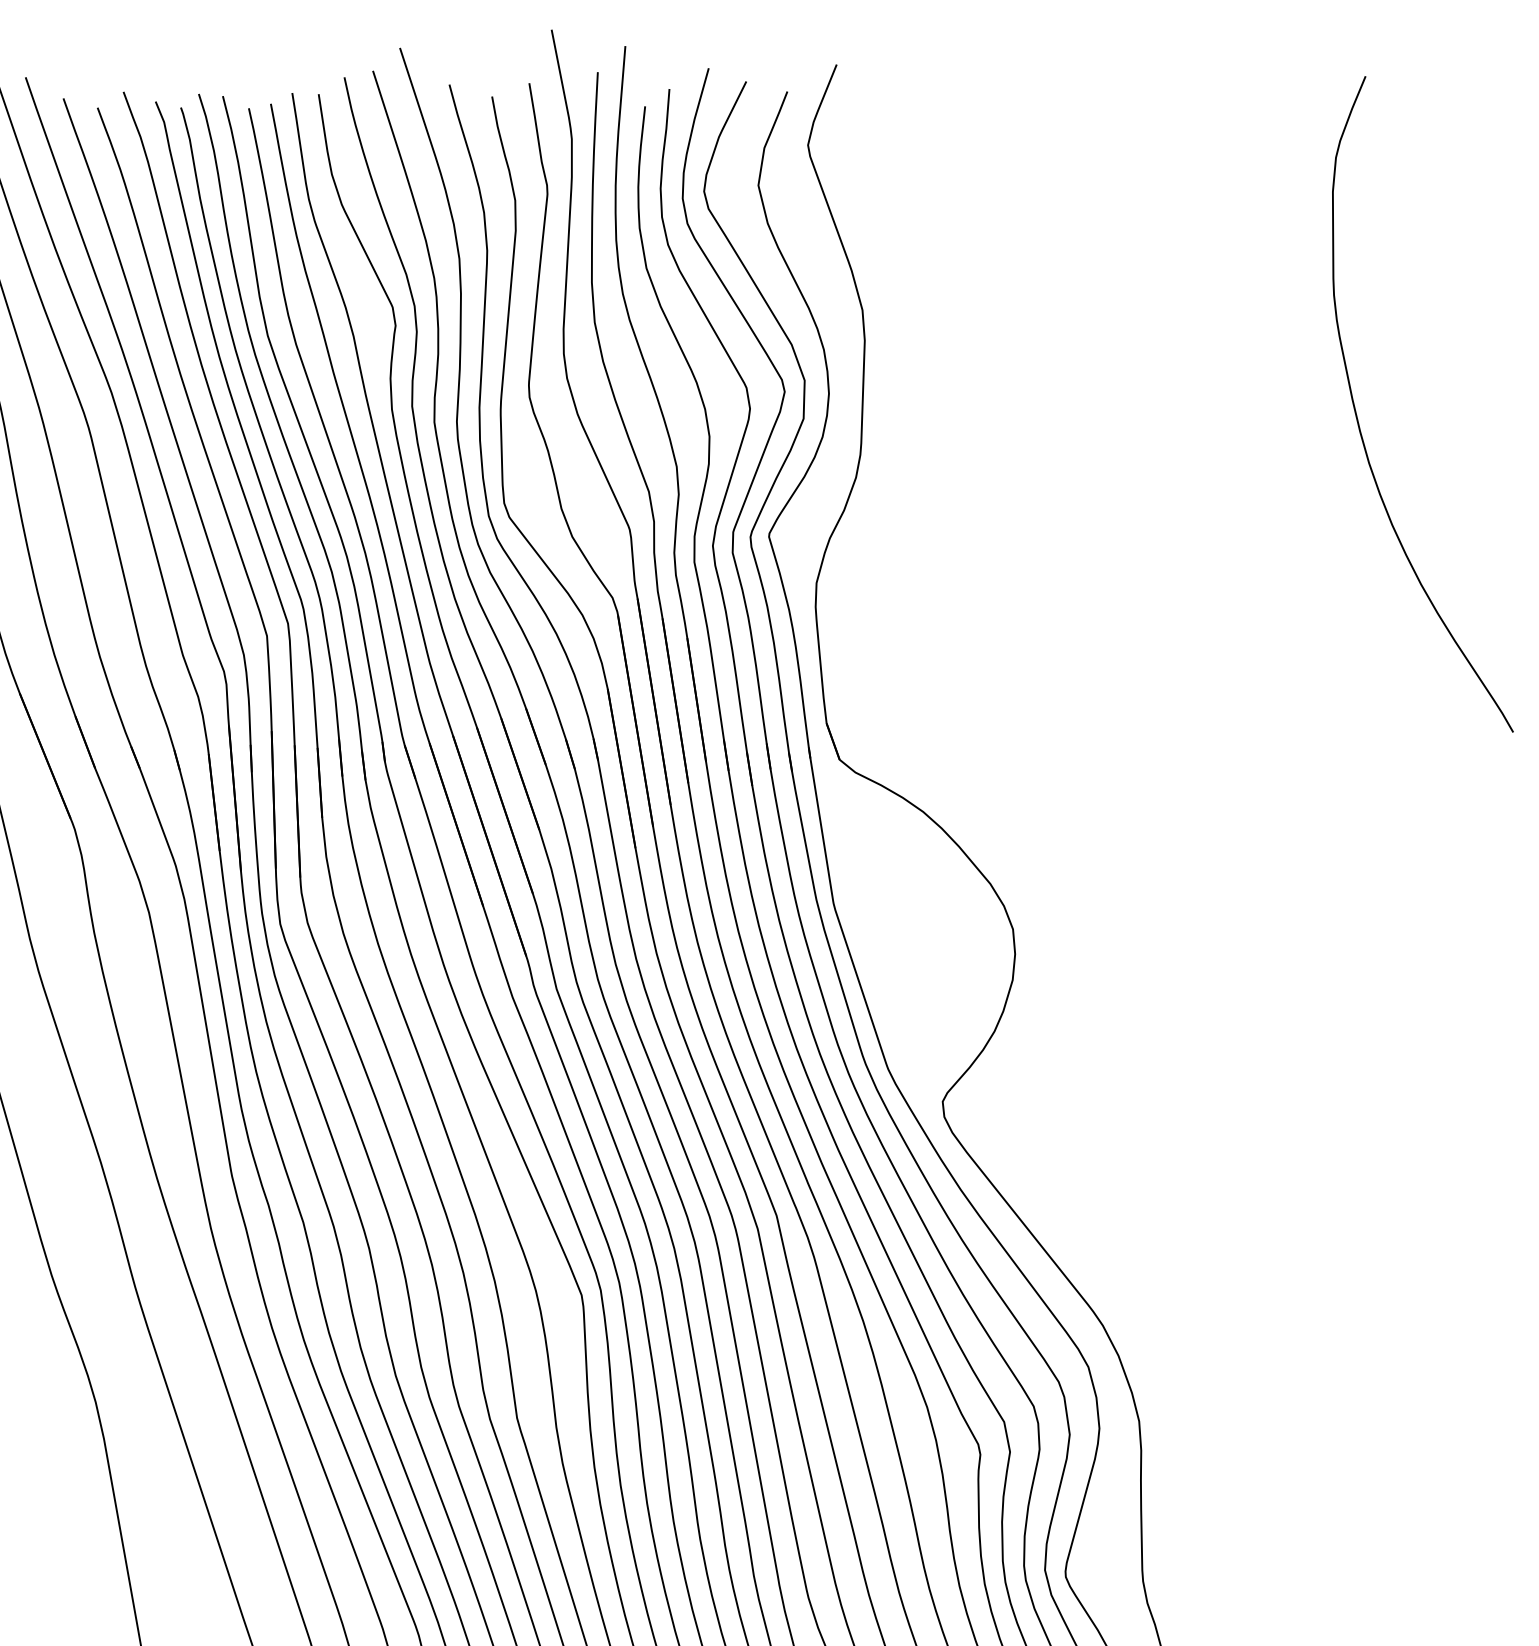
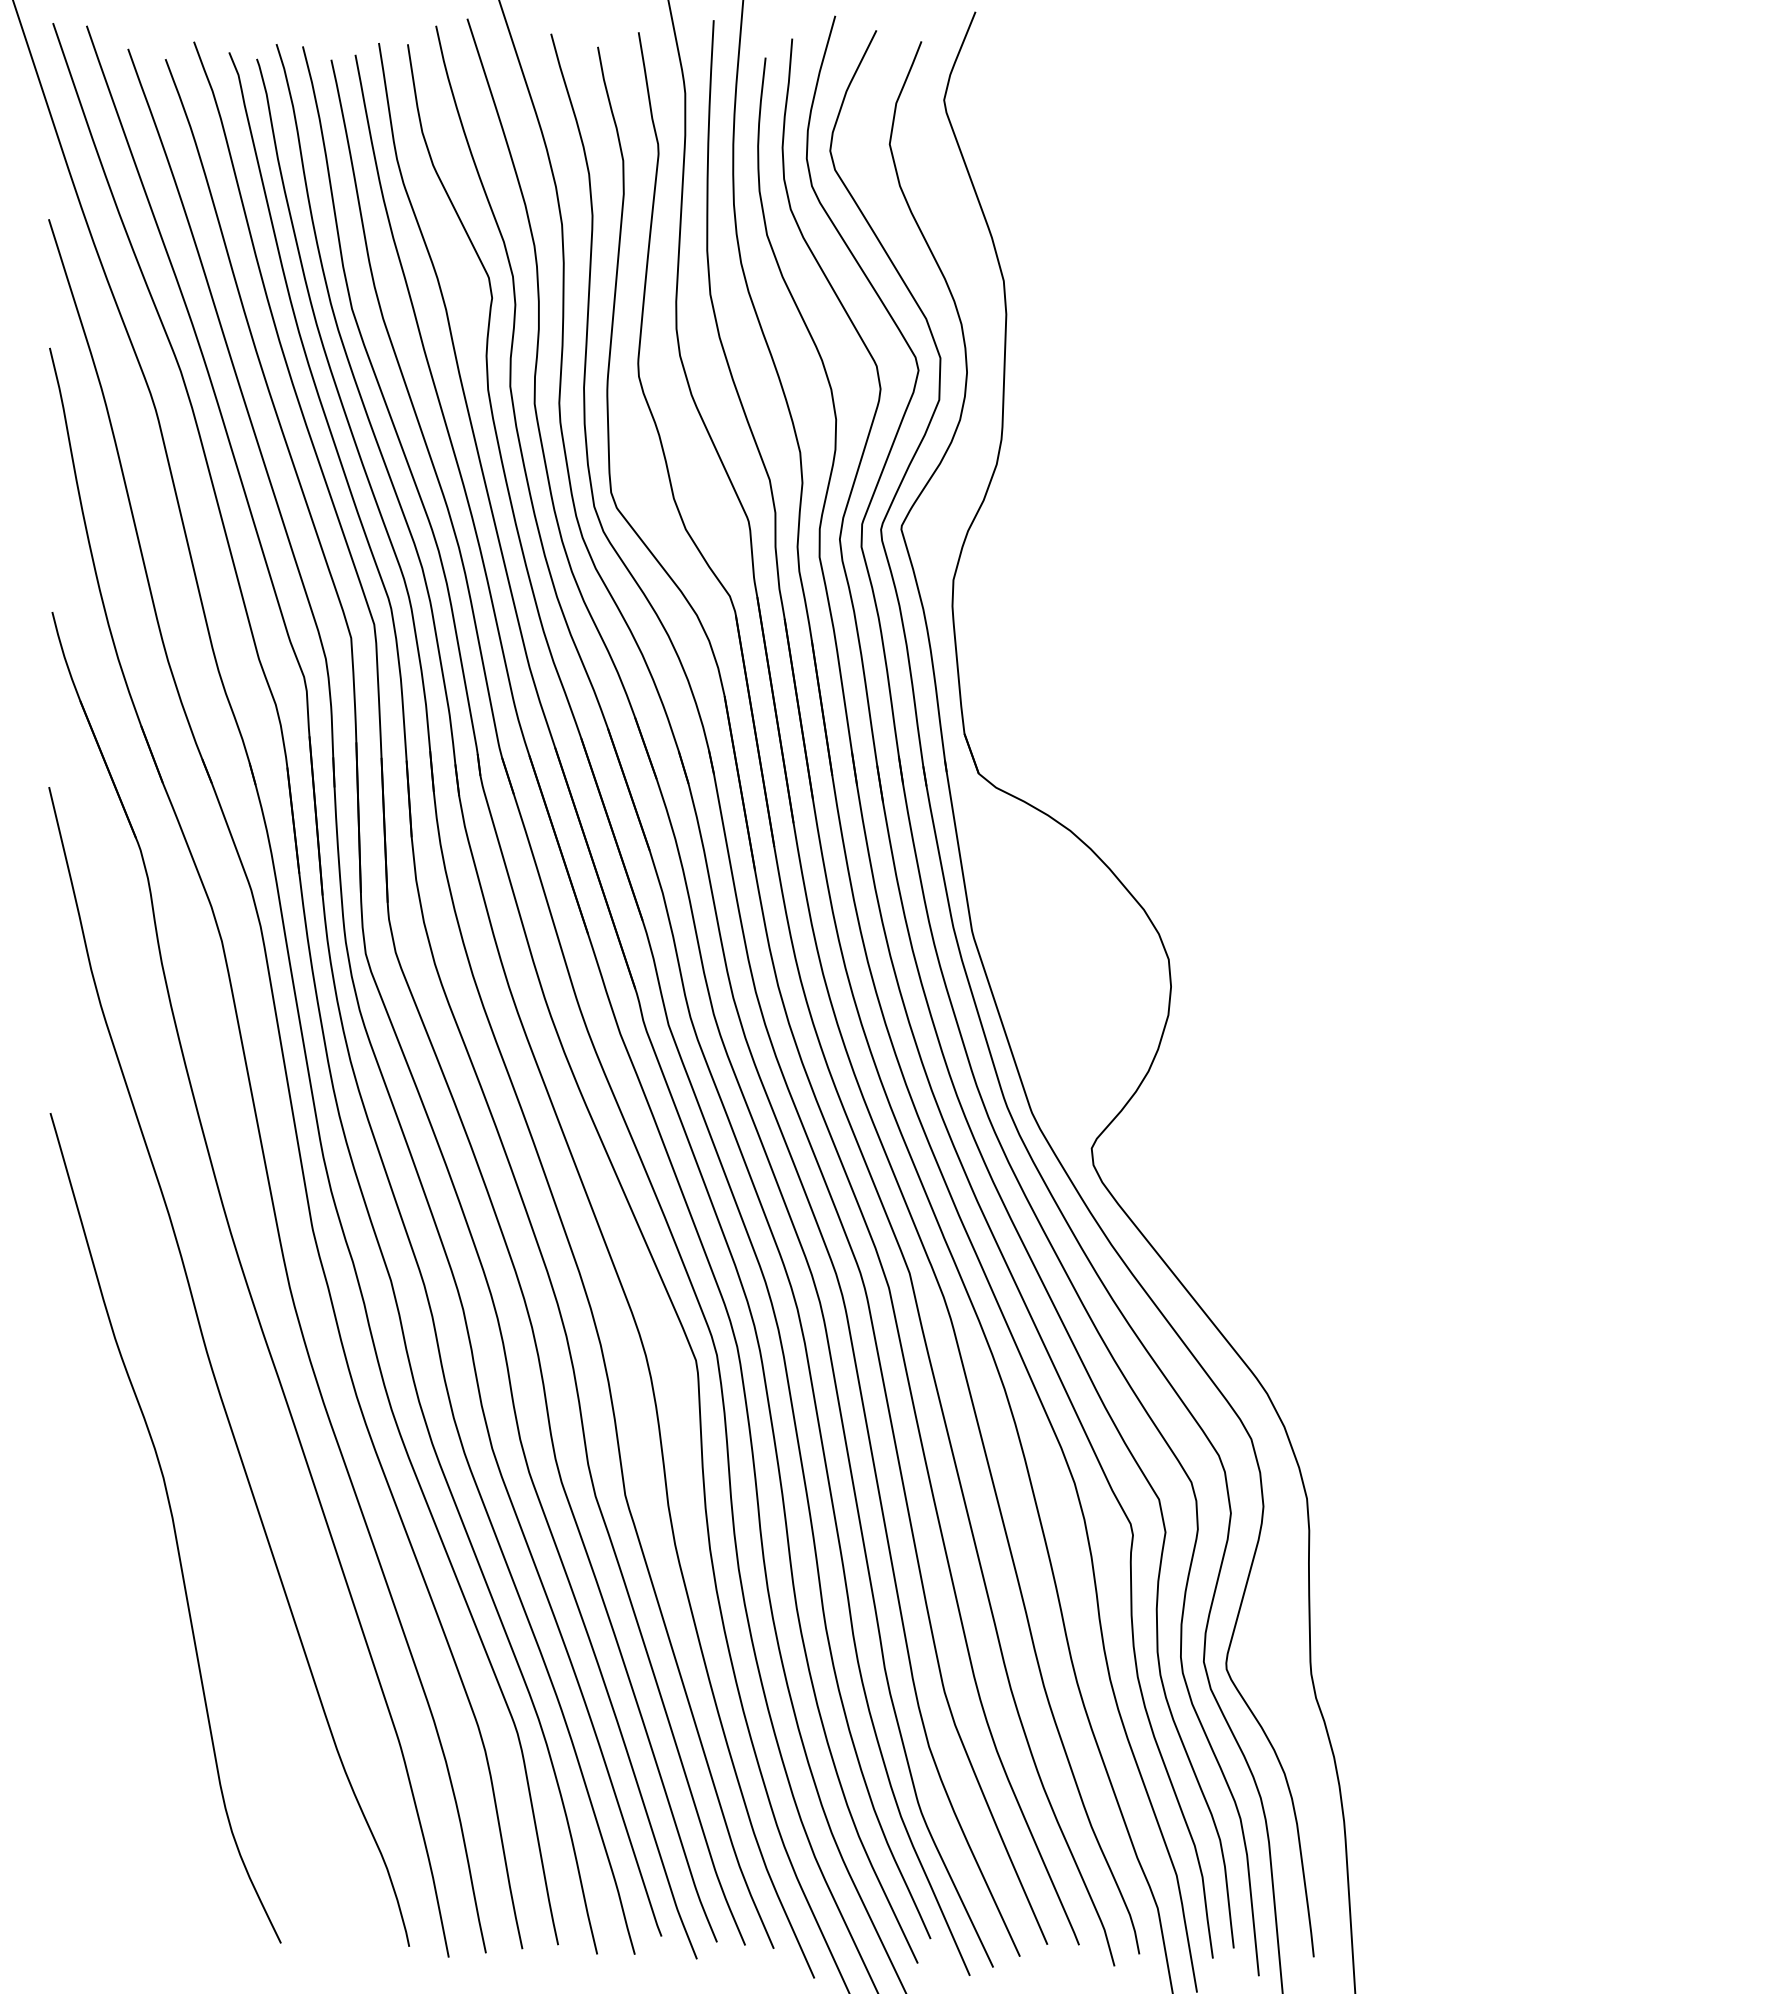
curve: (1358, 420) -> (1547, 401), removed

